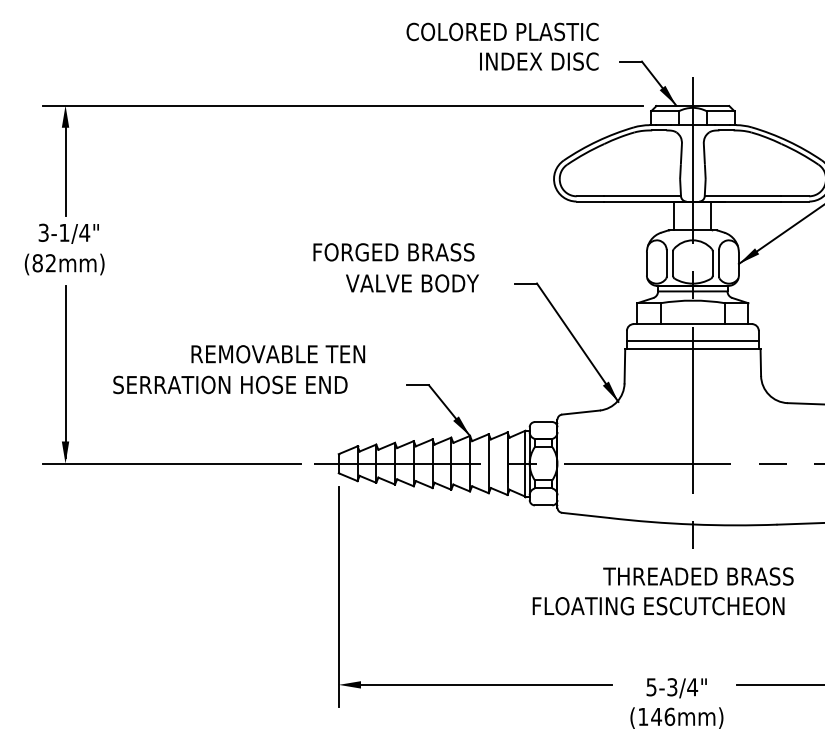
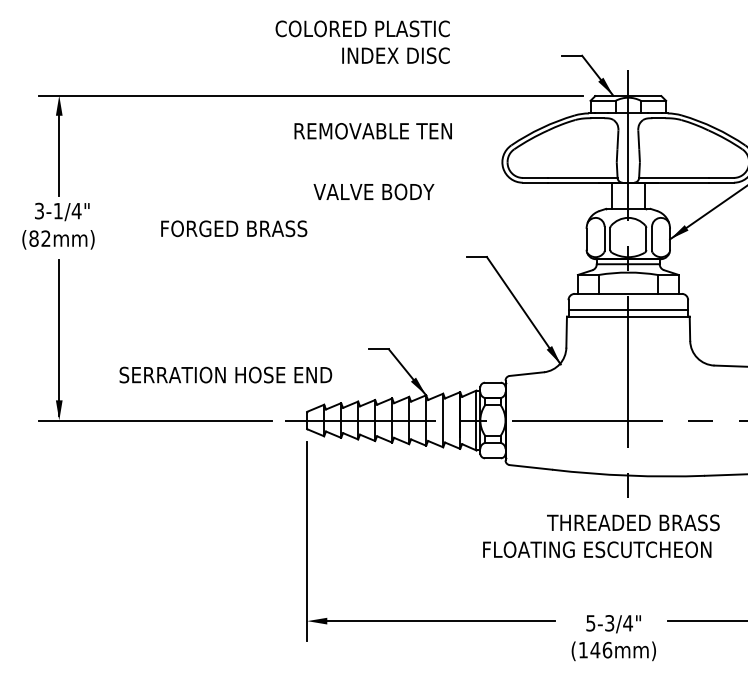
text: (502, 45) -> (362, 41), moved
text: (394, 252) -> (234, 228), moved
text: (411, 282) -> (373, 191), moved
text: (277, 354) -> (372, 131), moved
text: (230, 384) -> (225, 374), moved

